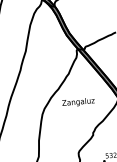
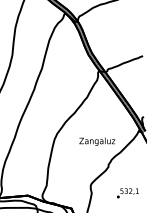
text: (78, 102) -> (97, 141), moved

